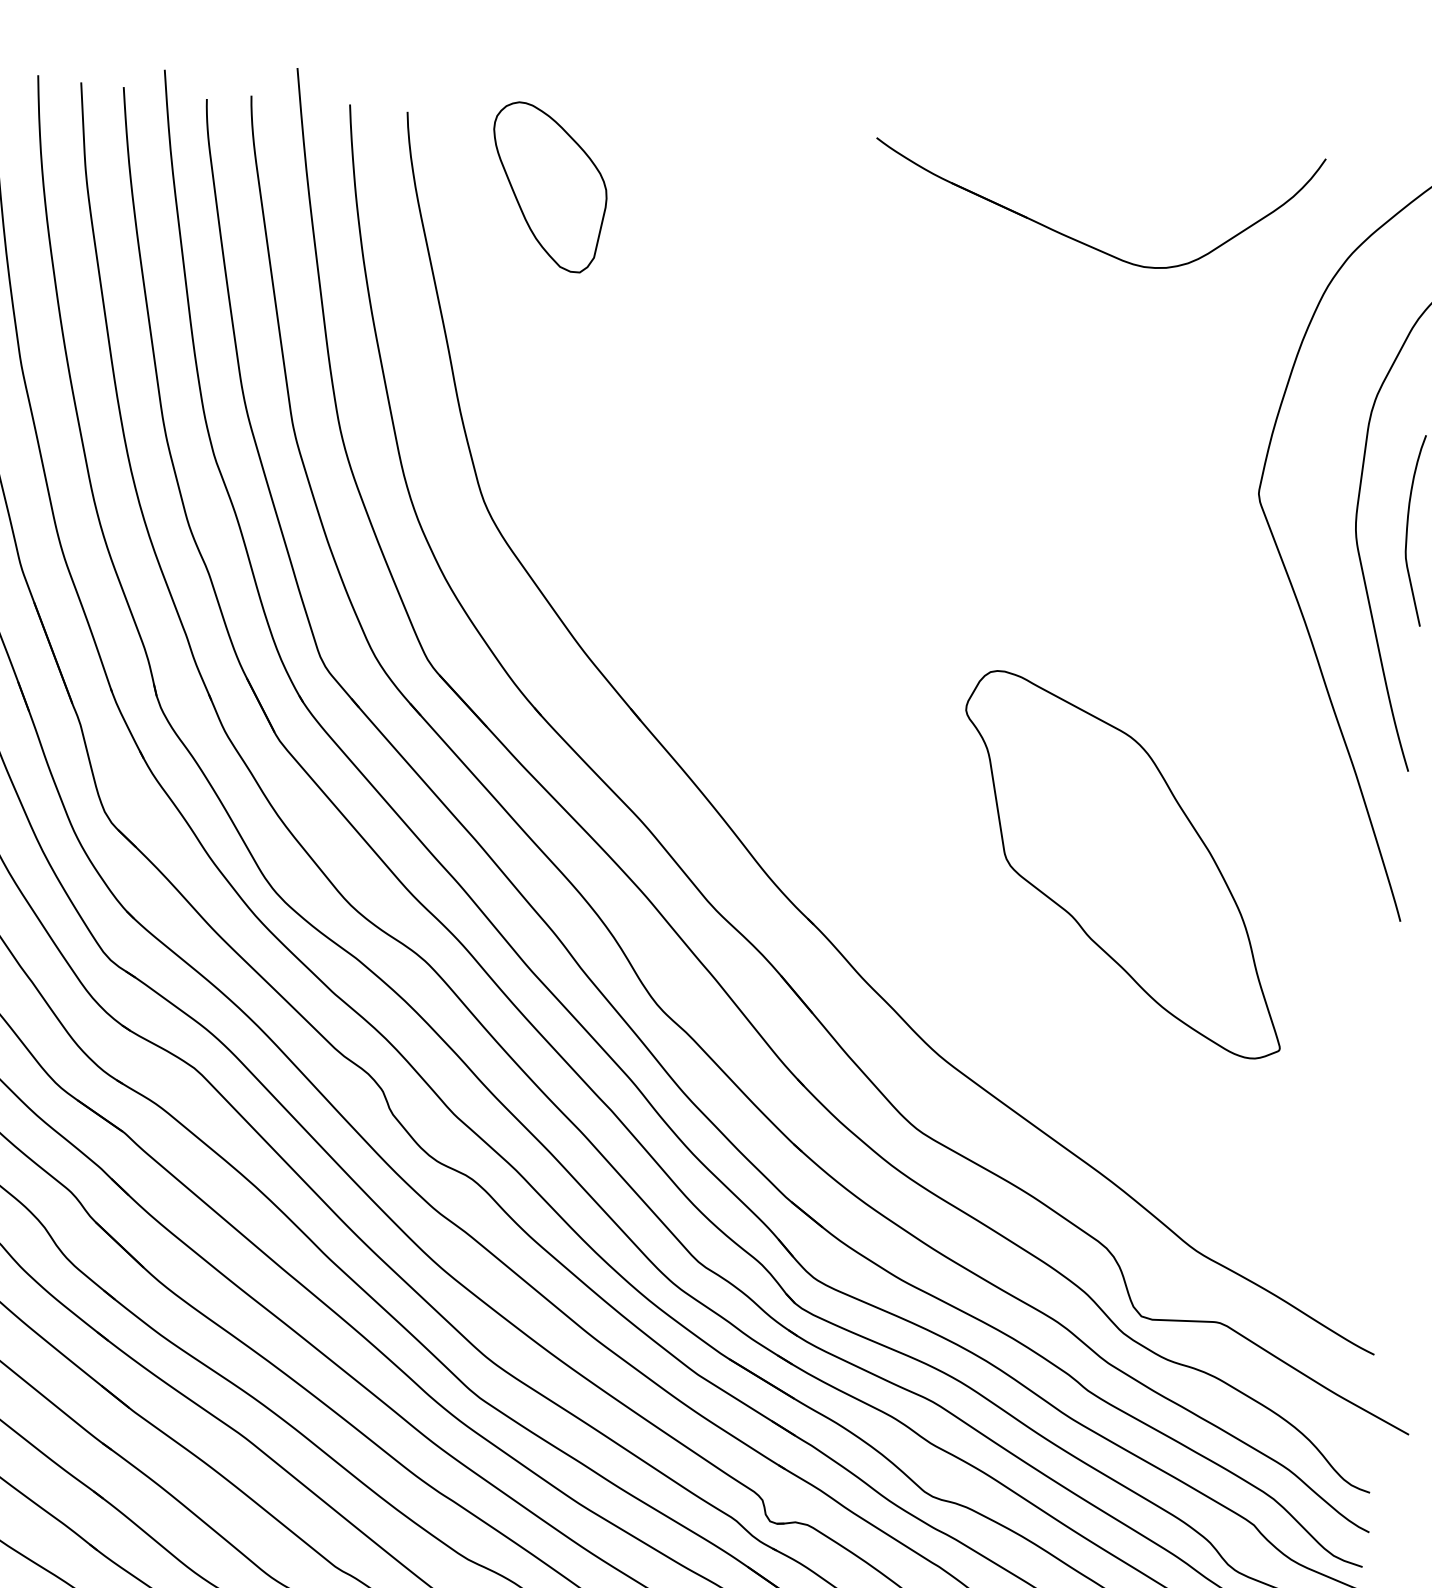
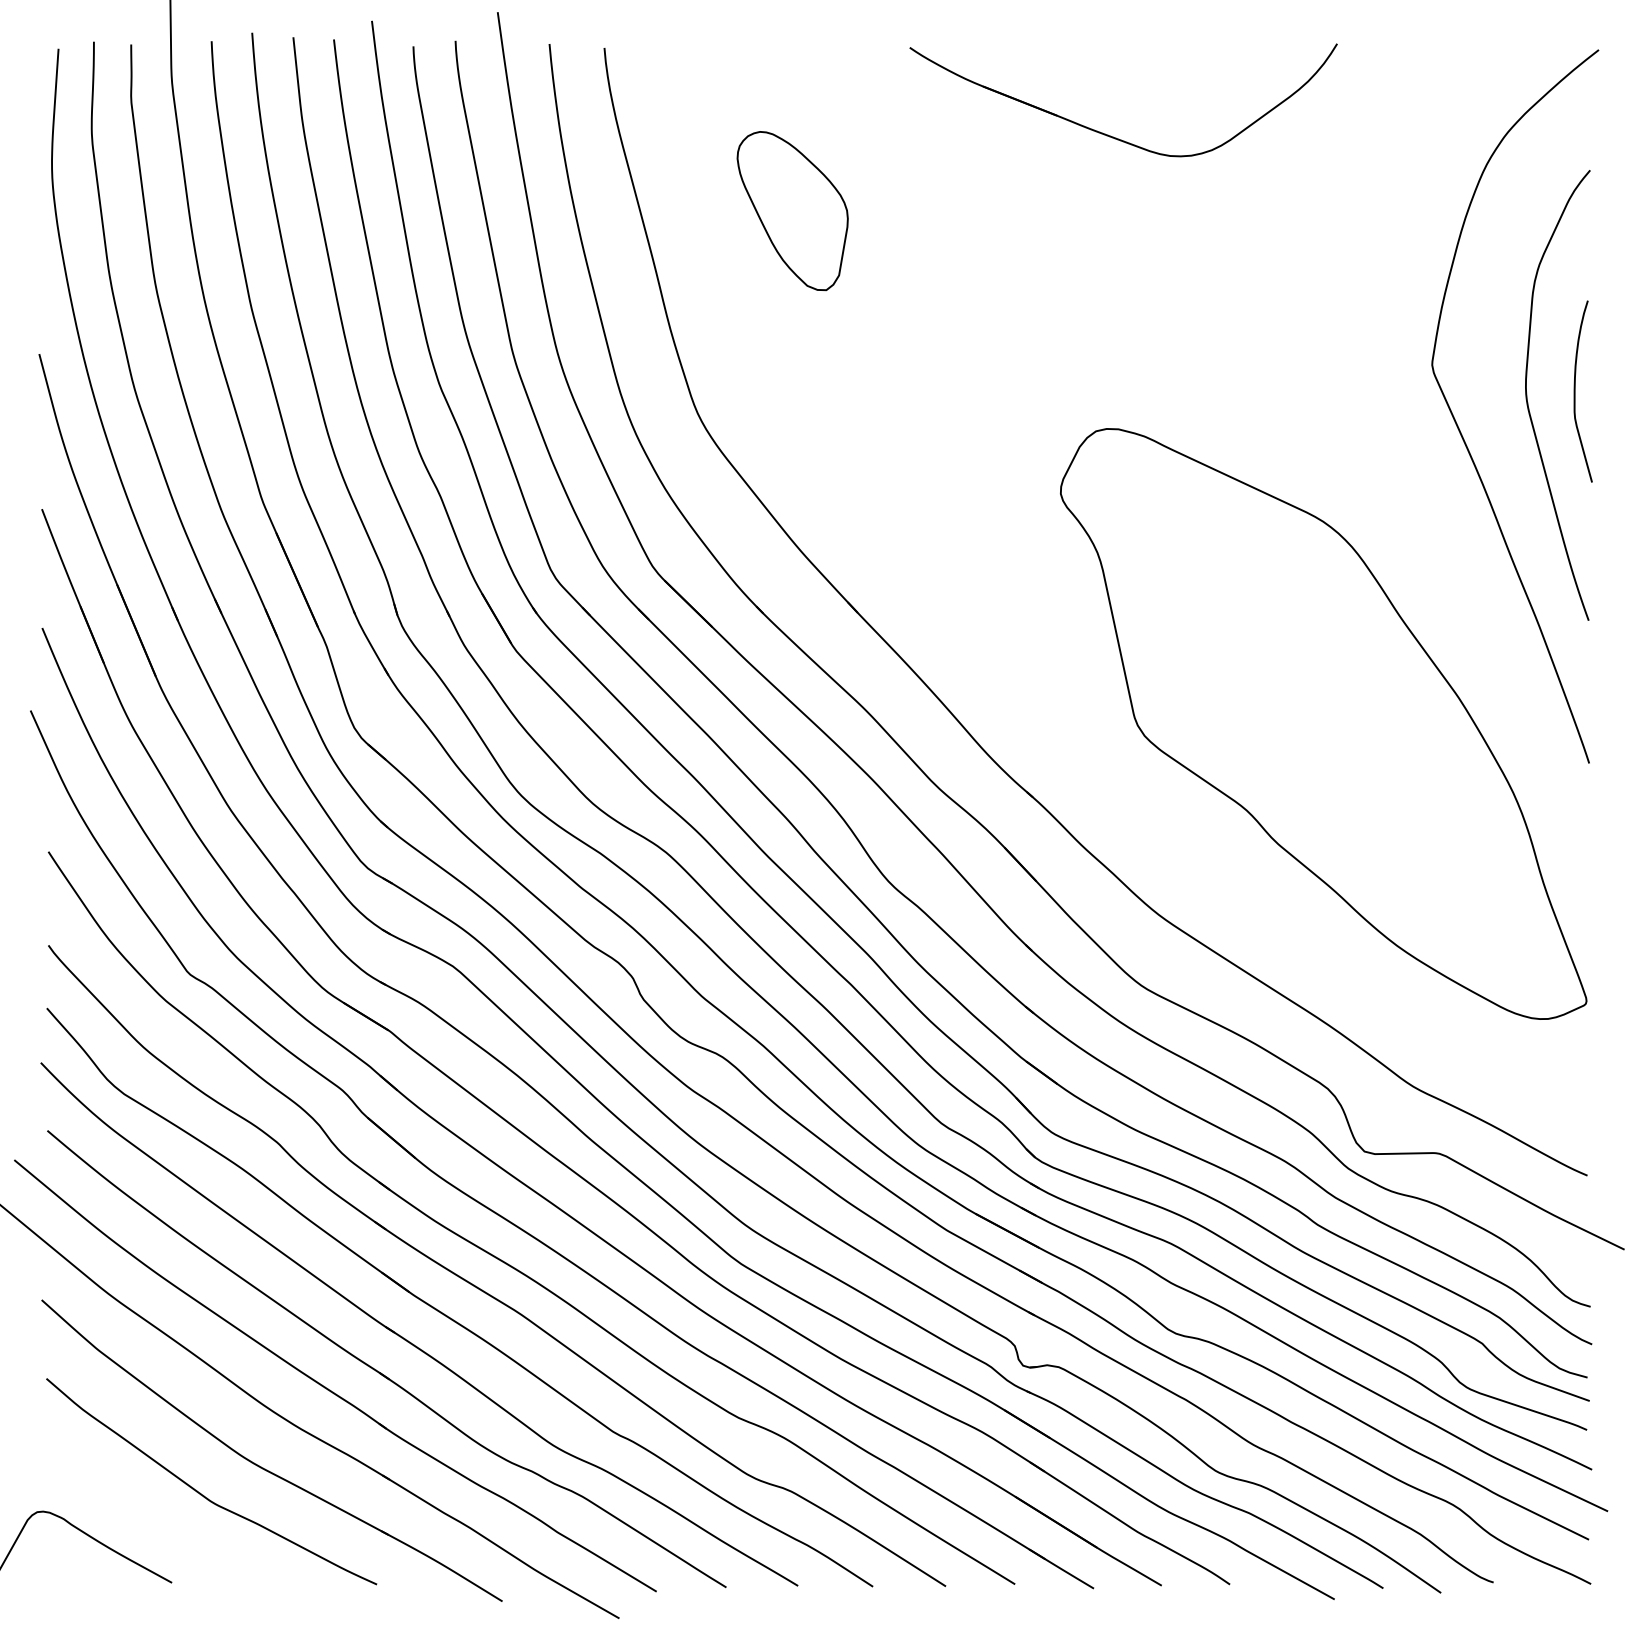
part: (548, 187) -> (792, 211), moved
part: (1080, 240) -> (1108, 134), moved
part: (1123, 864) -> (1323, 723), size x1.67

